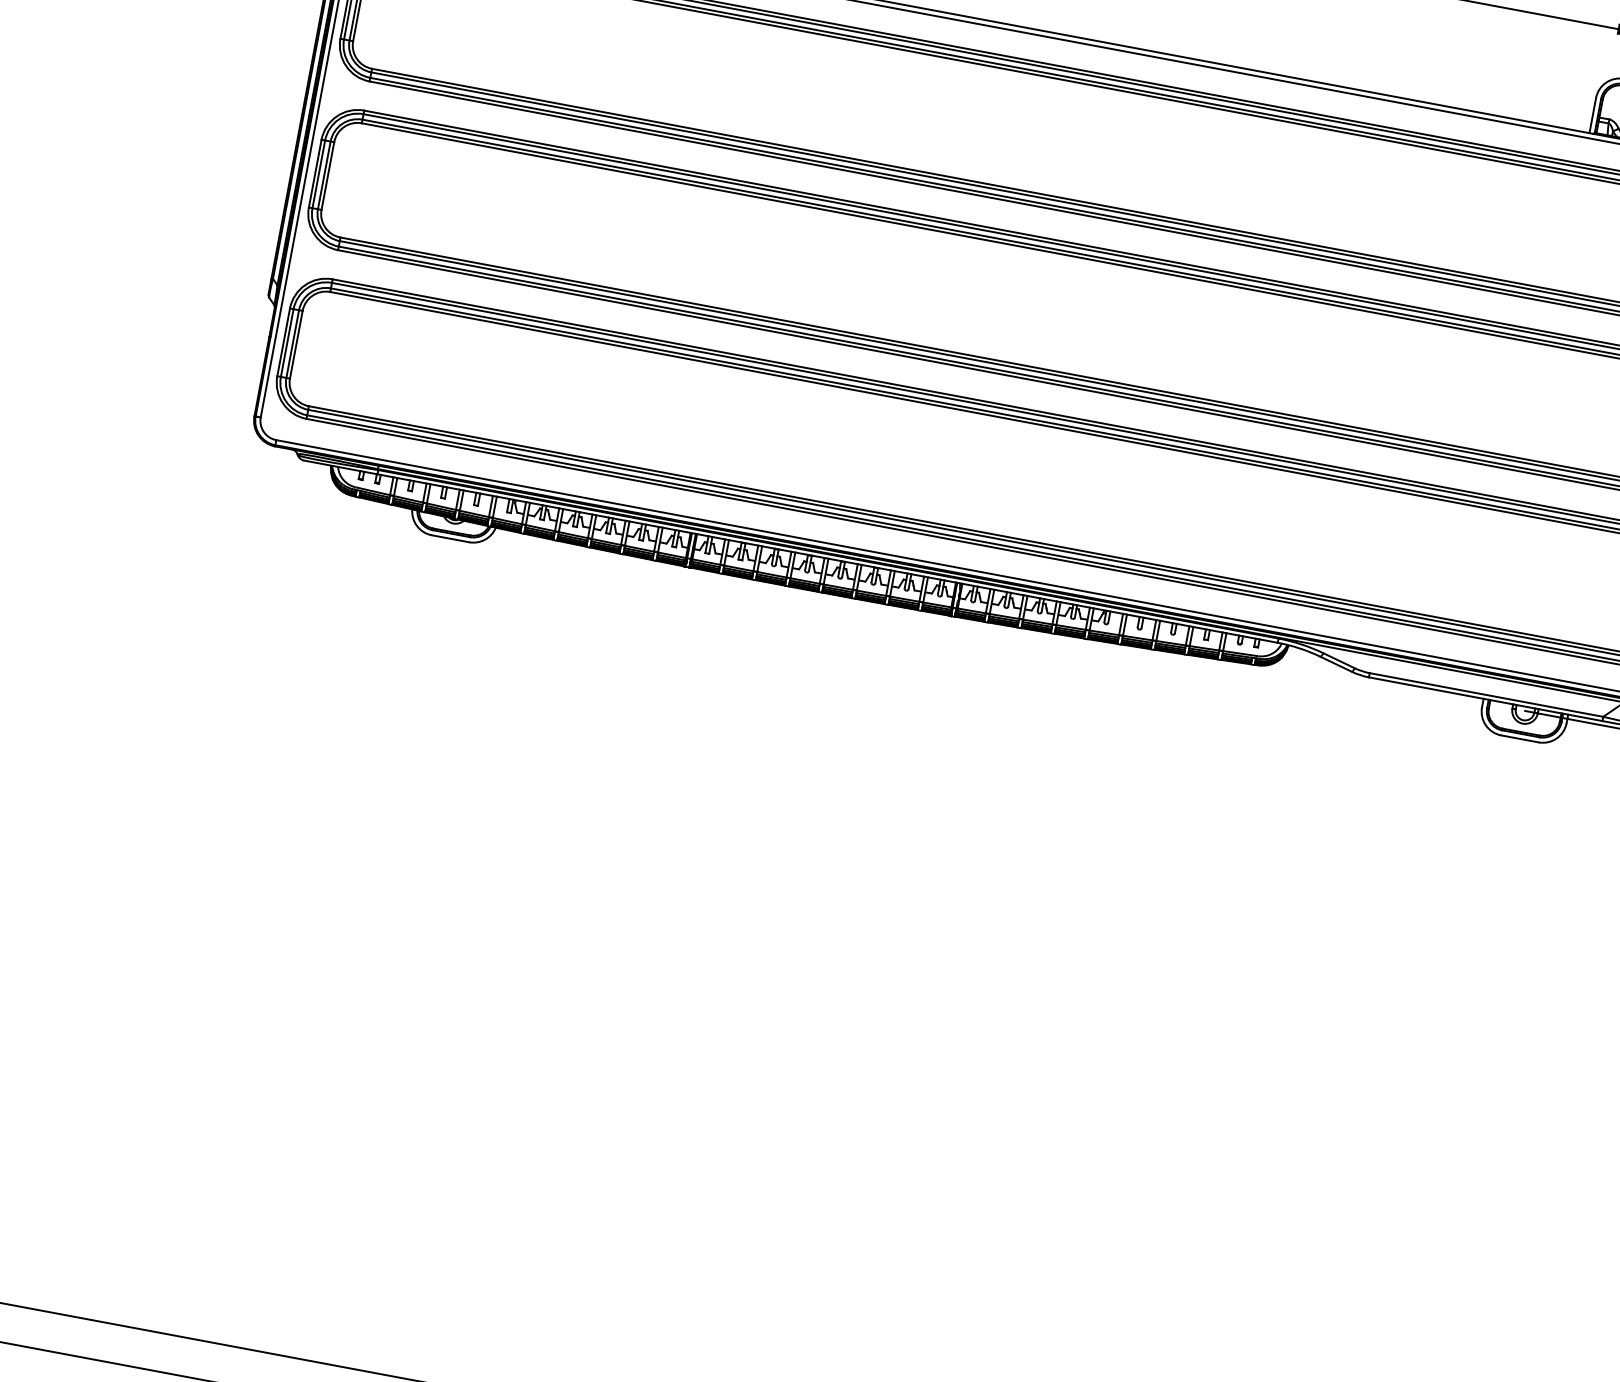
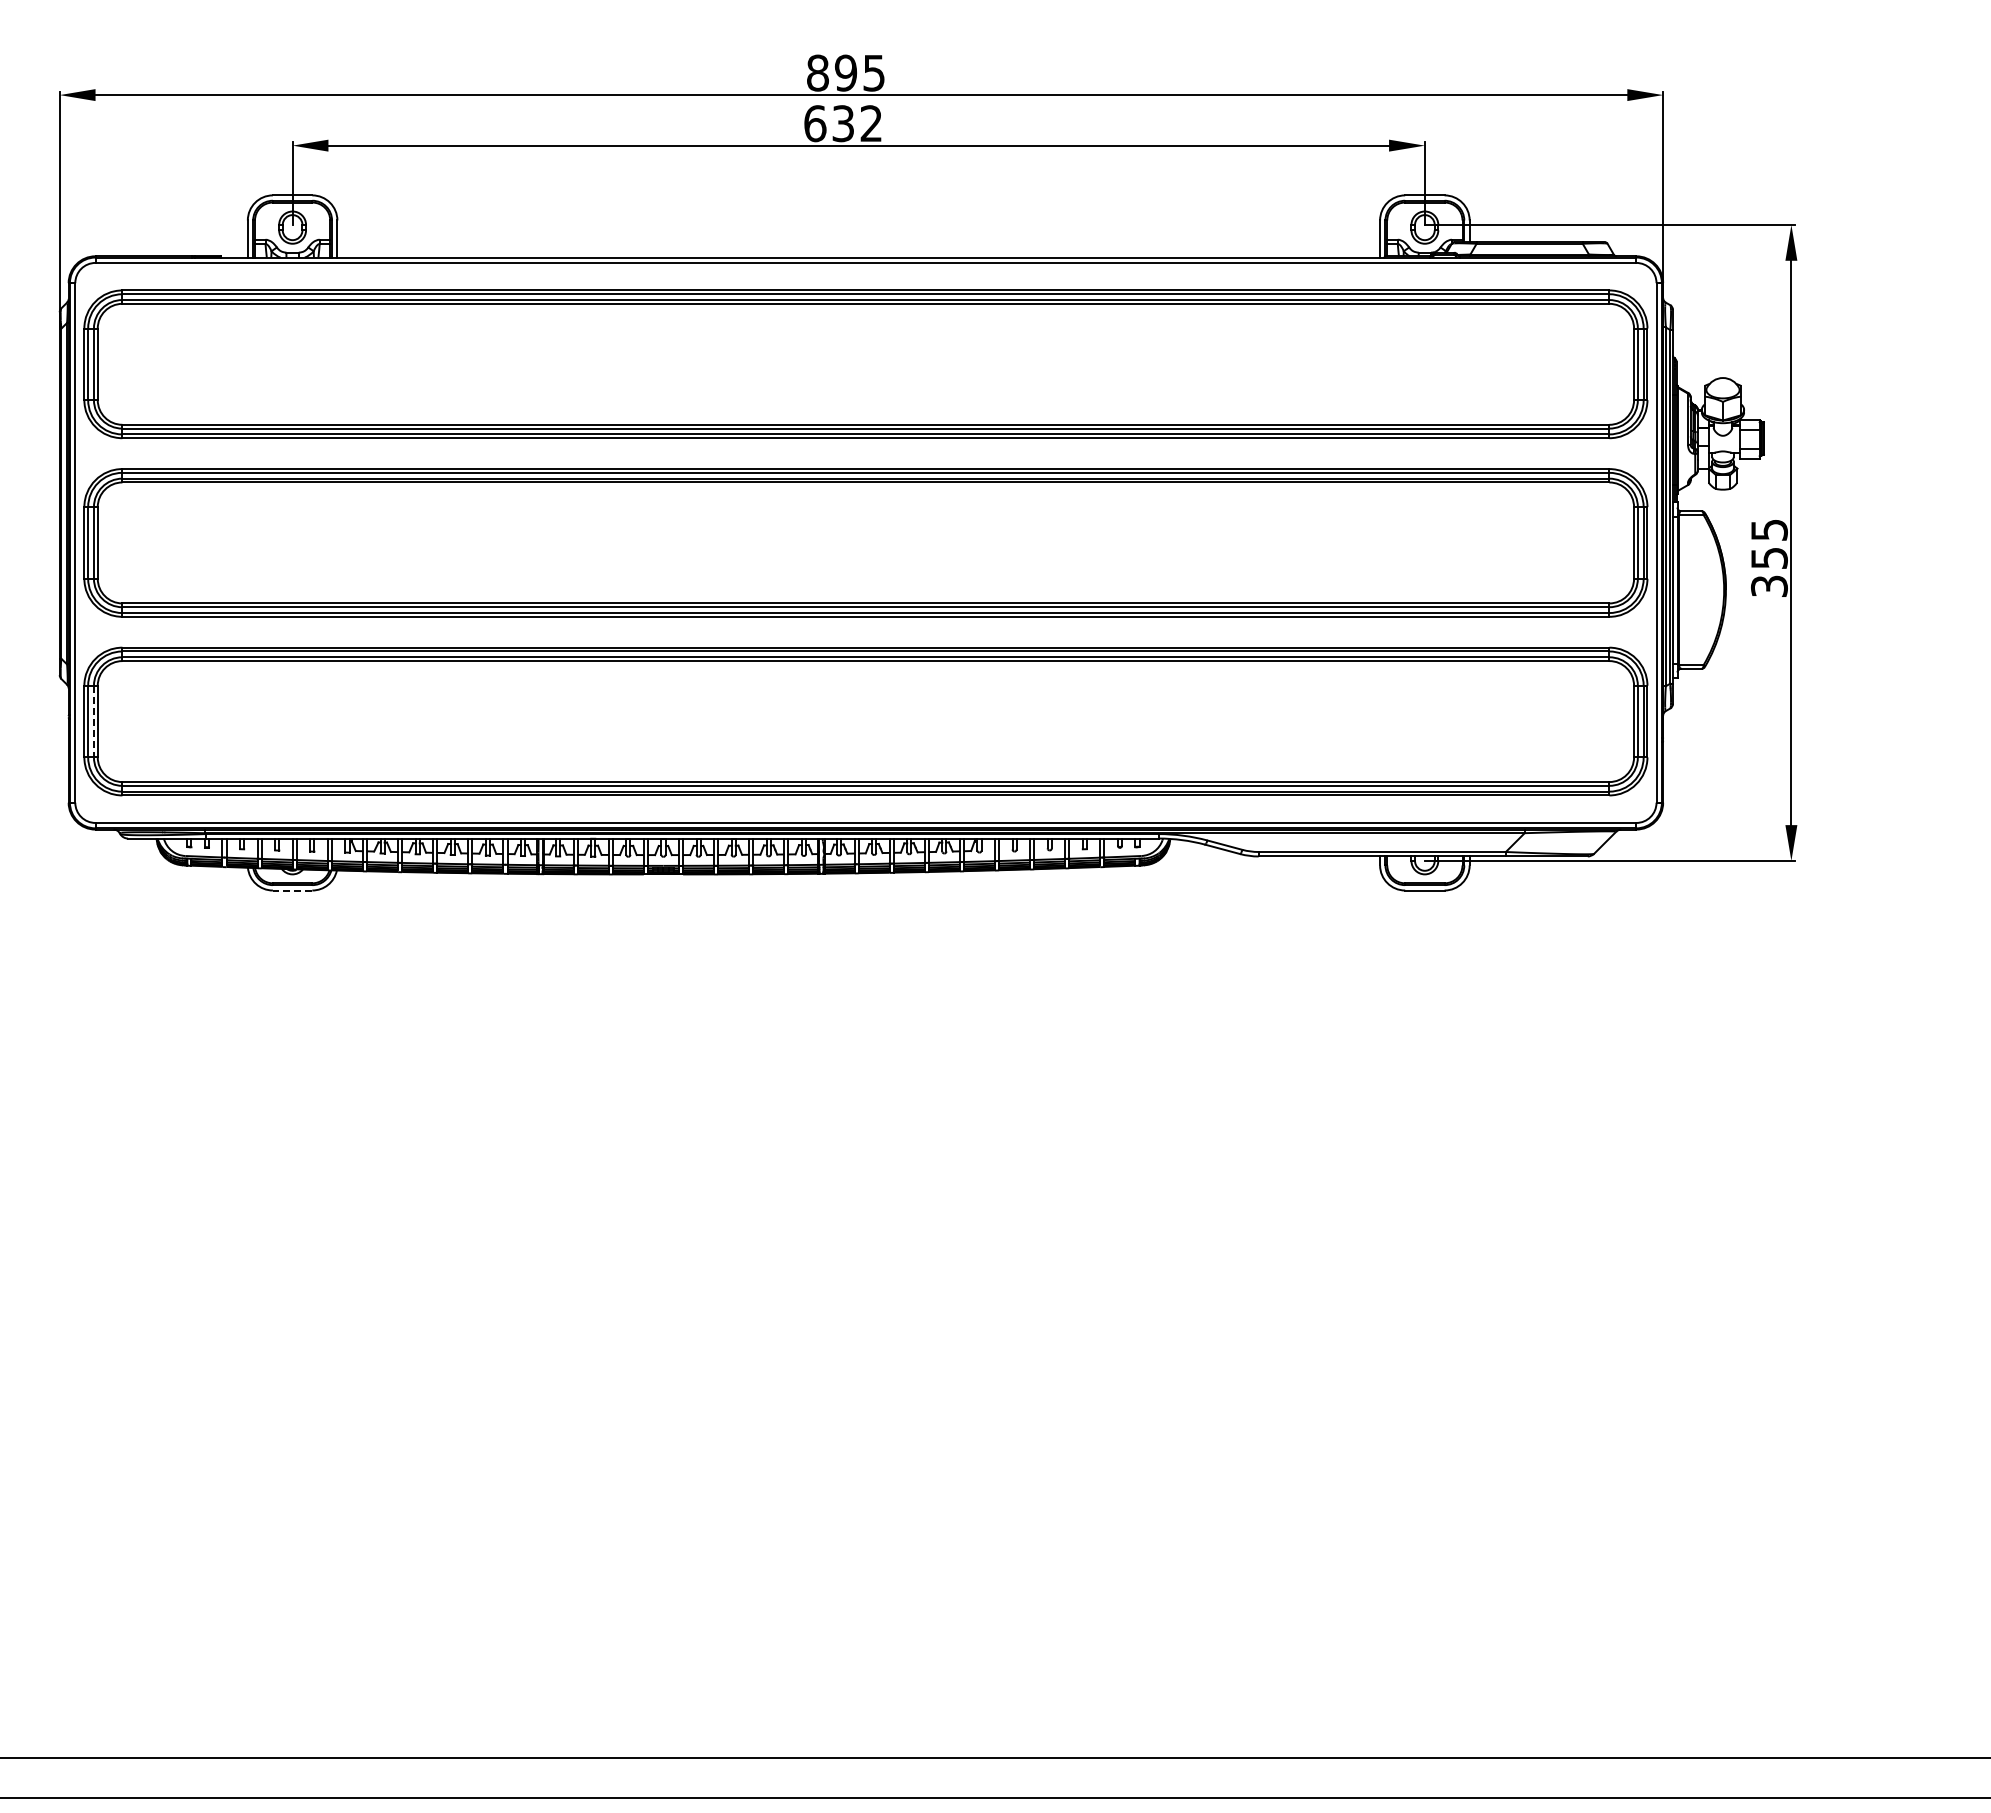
line: (292, 343) -> (93, 721), solid -> dashed
line: (450, 538) -> (292, 890), solid -> dashed

